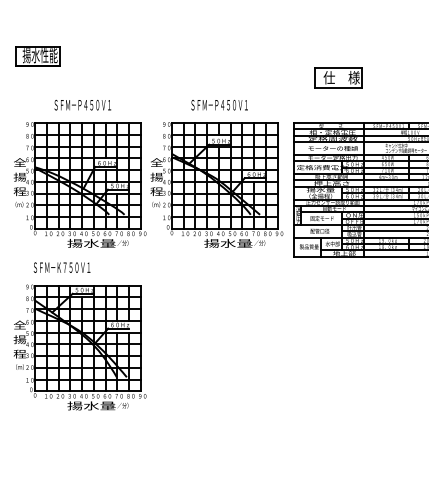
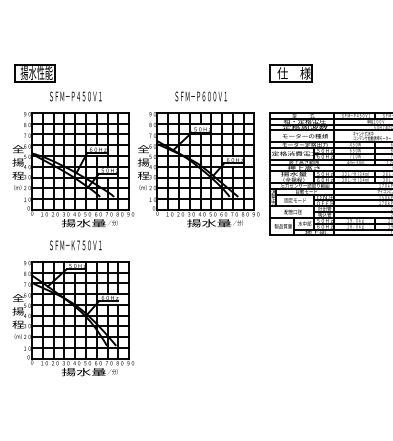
part: (37, 56) -> (34, 73), moved
part: (337, 77) -> (290, 73), moved
text: (225, 105) -> (206, 96), ＳＦＭ－Ｐ４５０Ｖ１ -> ＳＦＭ－Ｐ６００Ｖ１
text: (61, 267) -> (75, 245), moved

